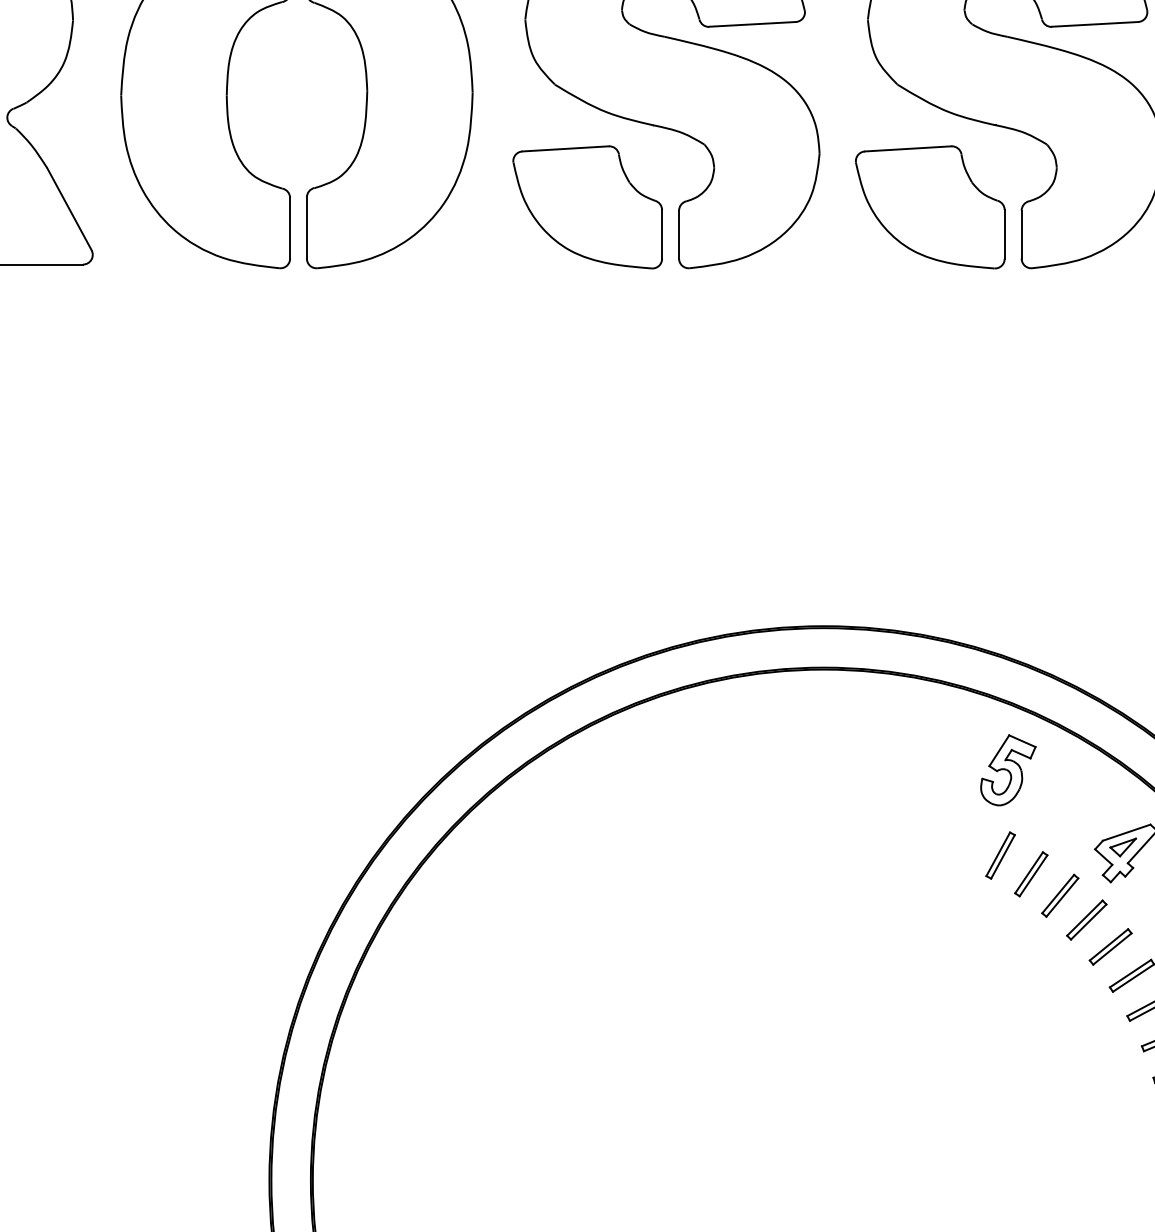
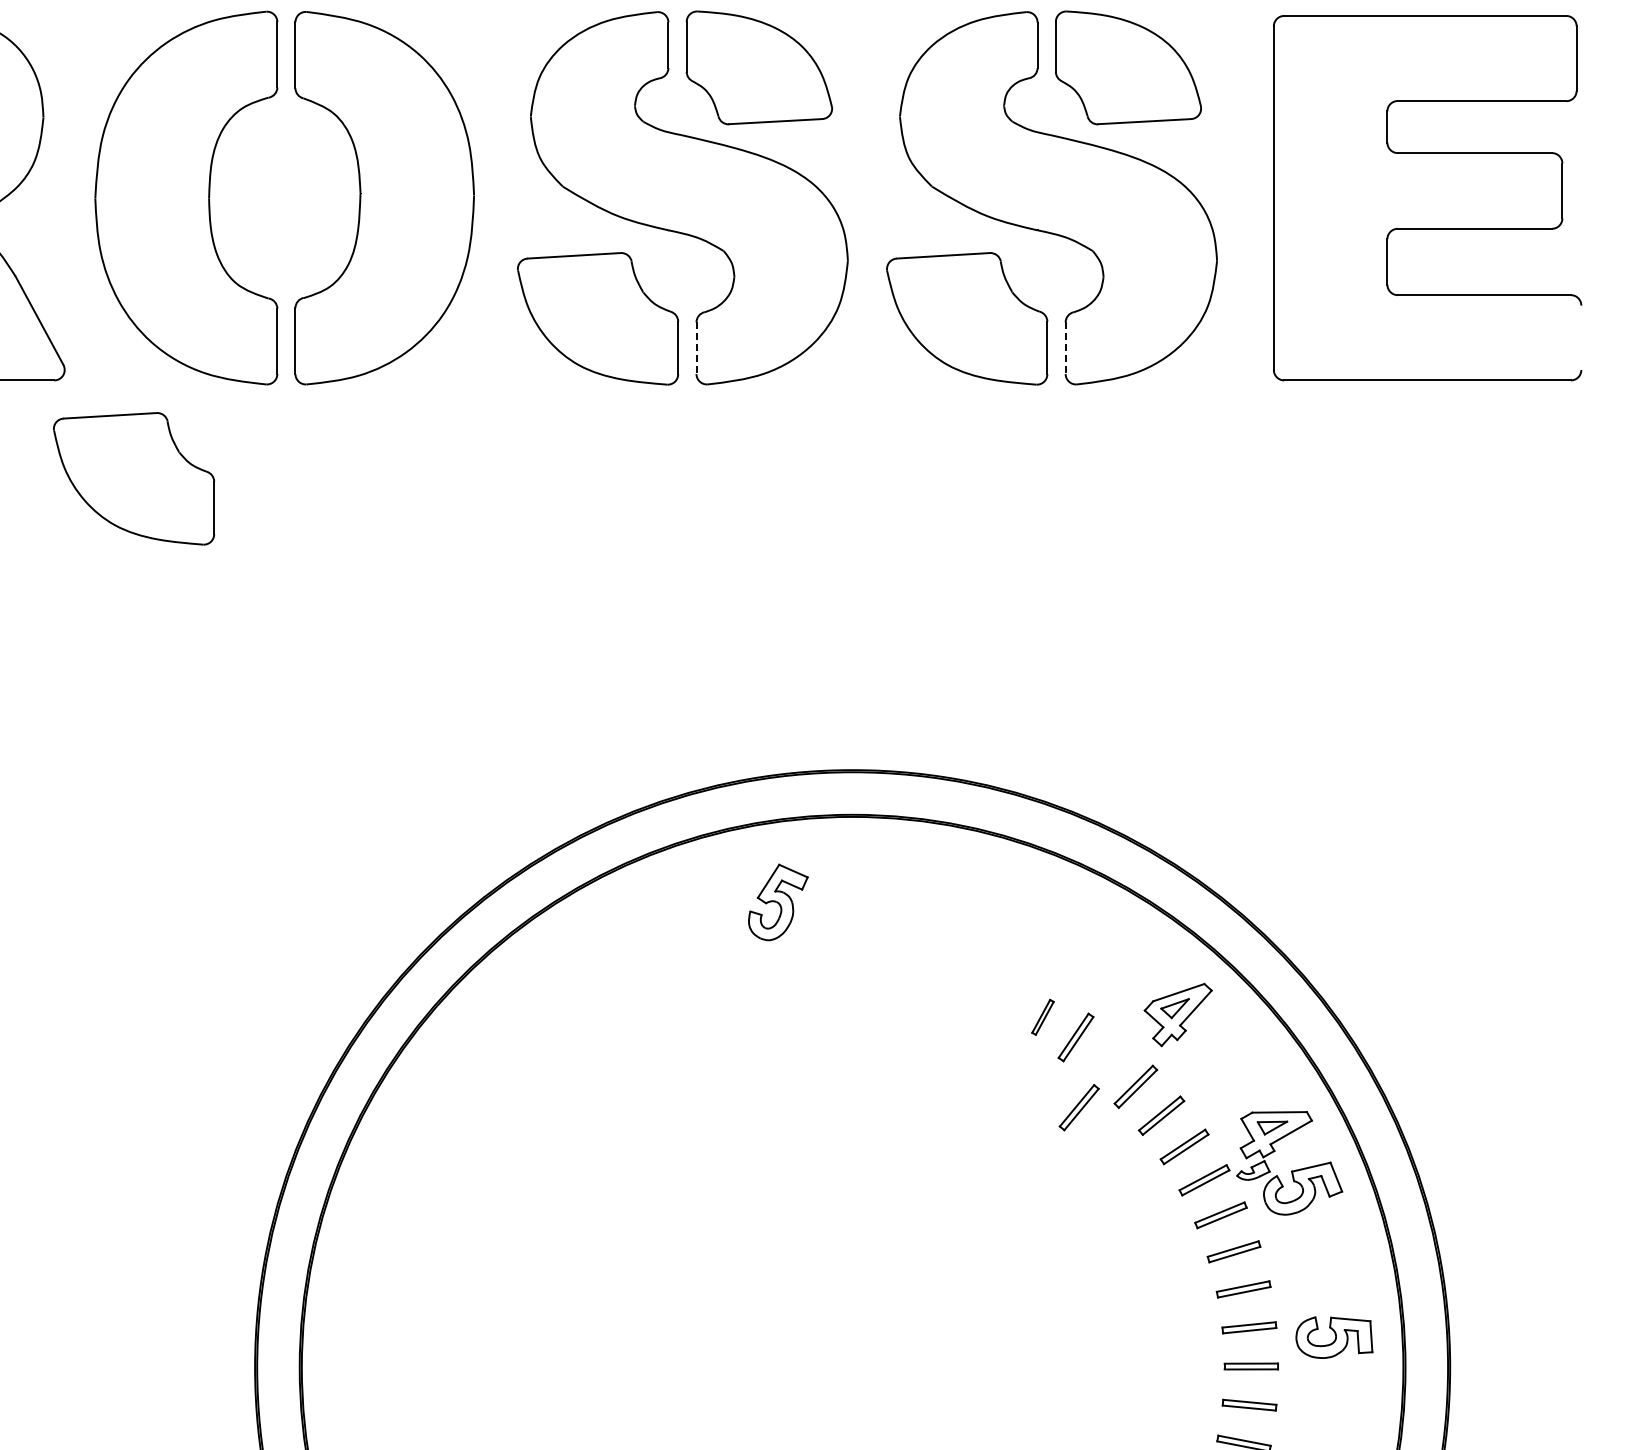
line: (679, 234) -> (696, 348), solid -> dashed
line: (1021, 234) -> (1065, 348), solid -> dashed
part: (157, 355) -> (134, 478), added
part: (1008, 770) -> (778, 902), moved
part: (1000, 855) -> (1042, 1017), size x0.7
part: (1059, 895) -> (1078, 1107), moved

